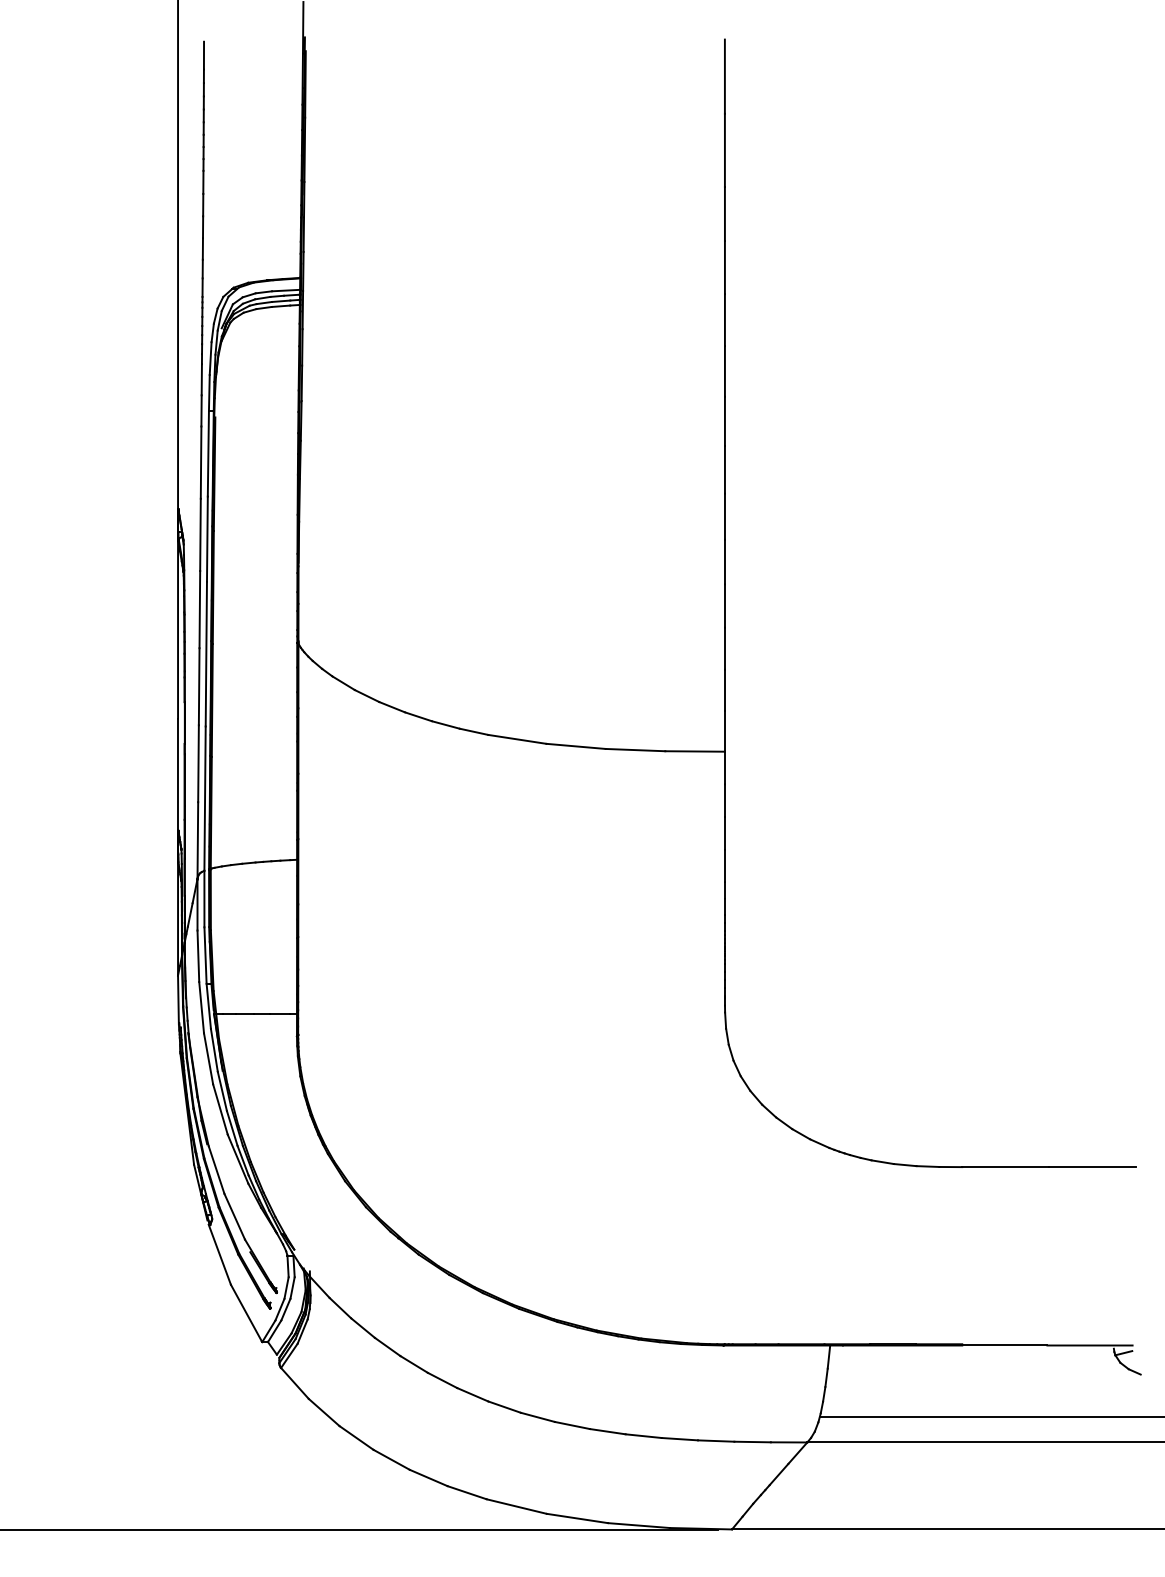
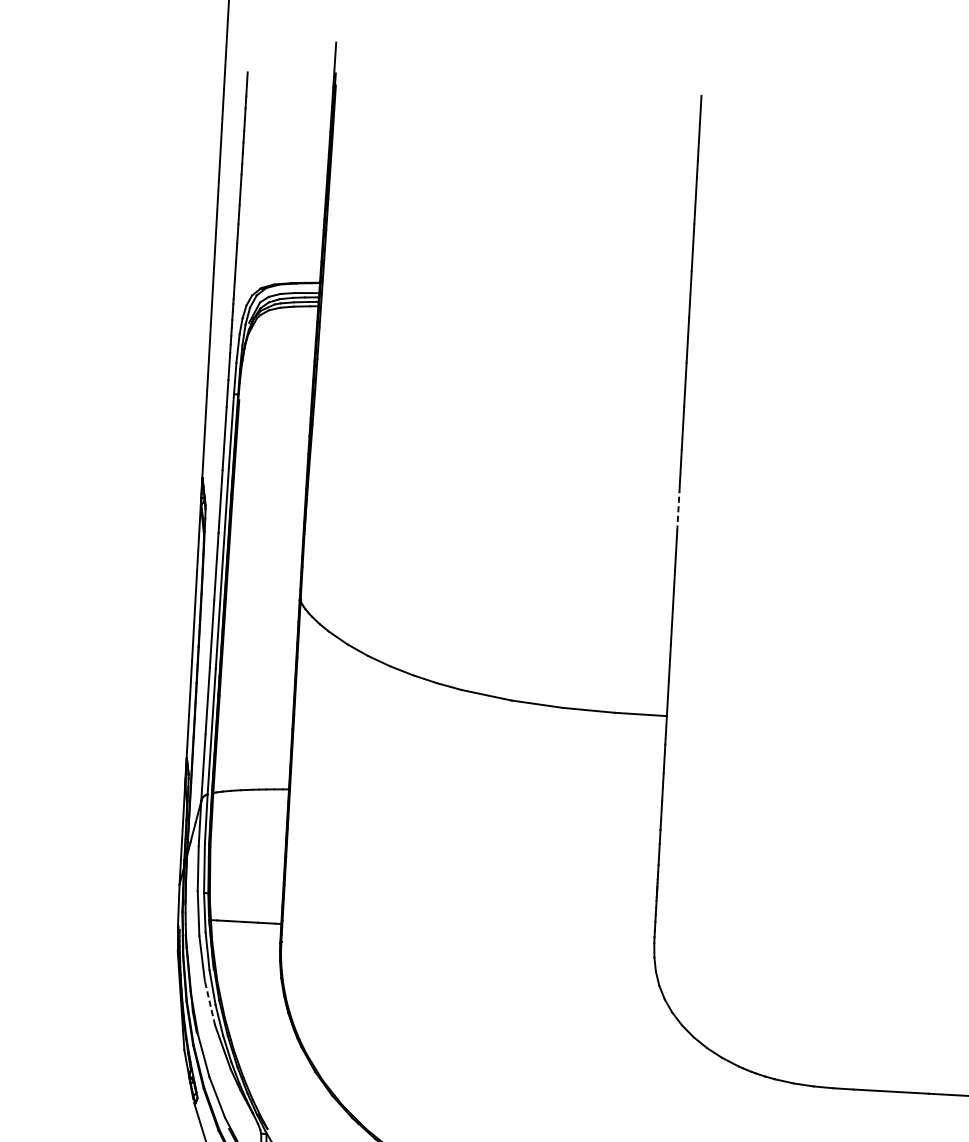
line: (724, 516) -> (677, 511), solid -> dashed
line: (220, 1108) -> (210, 1002), solid -> dashed

